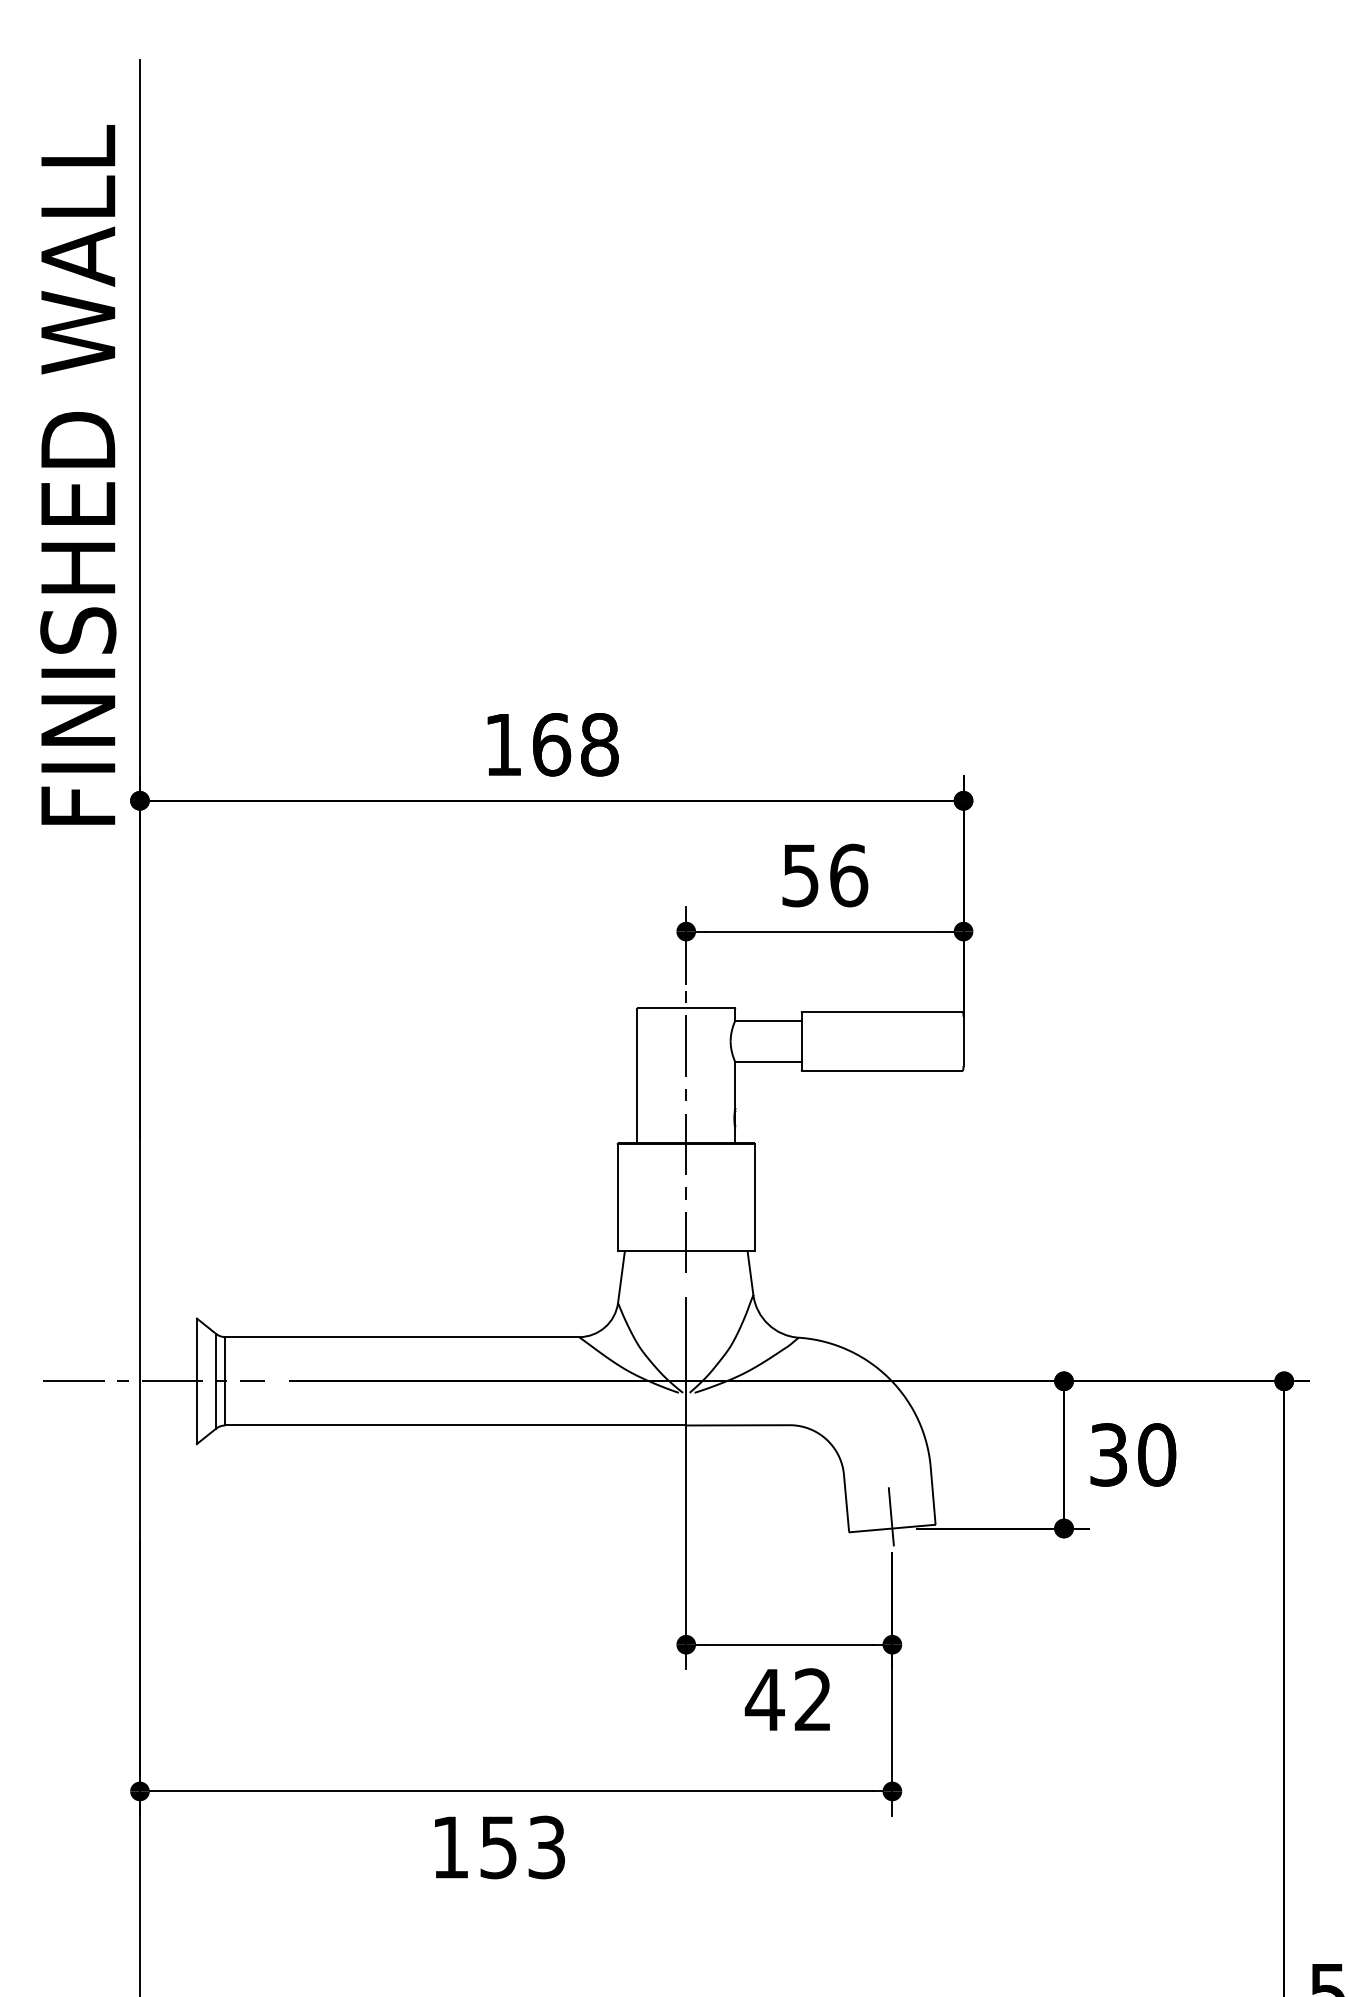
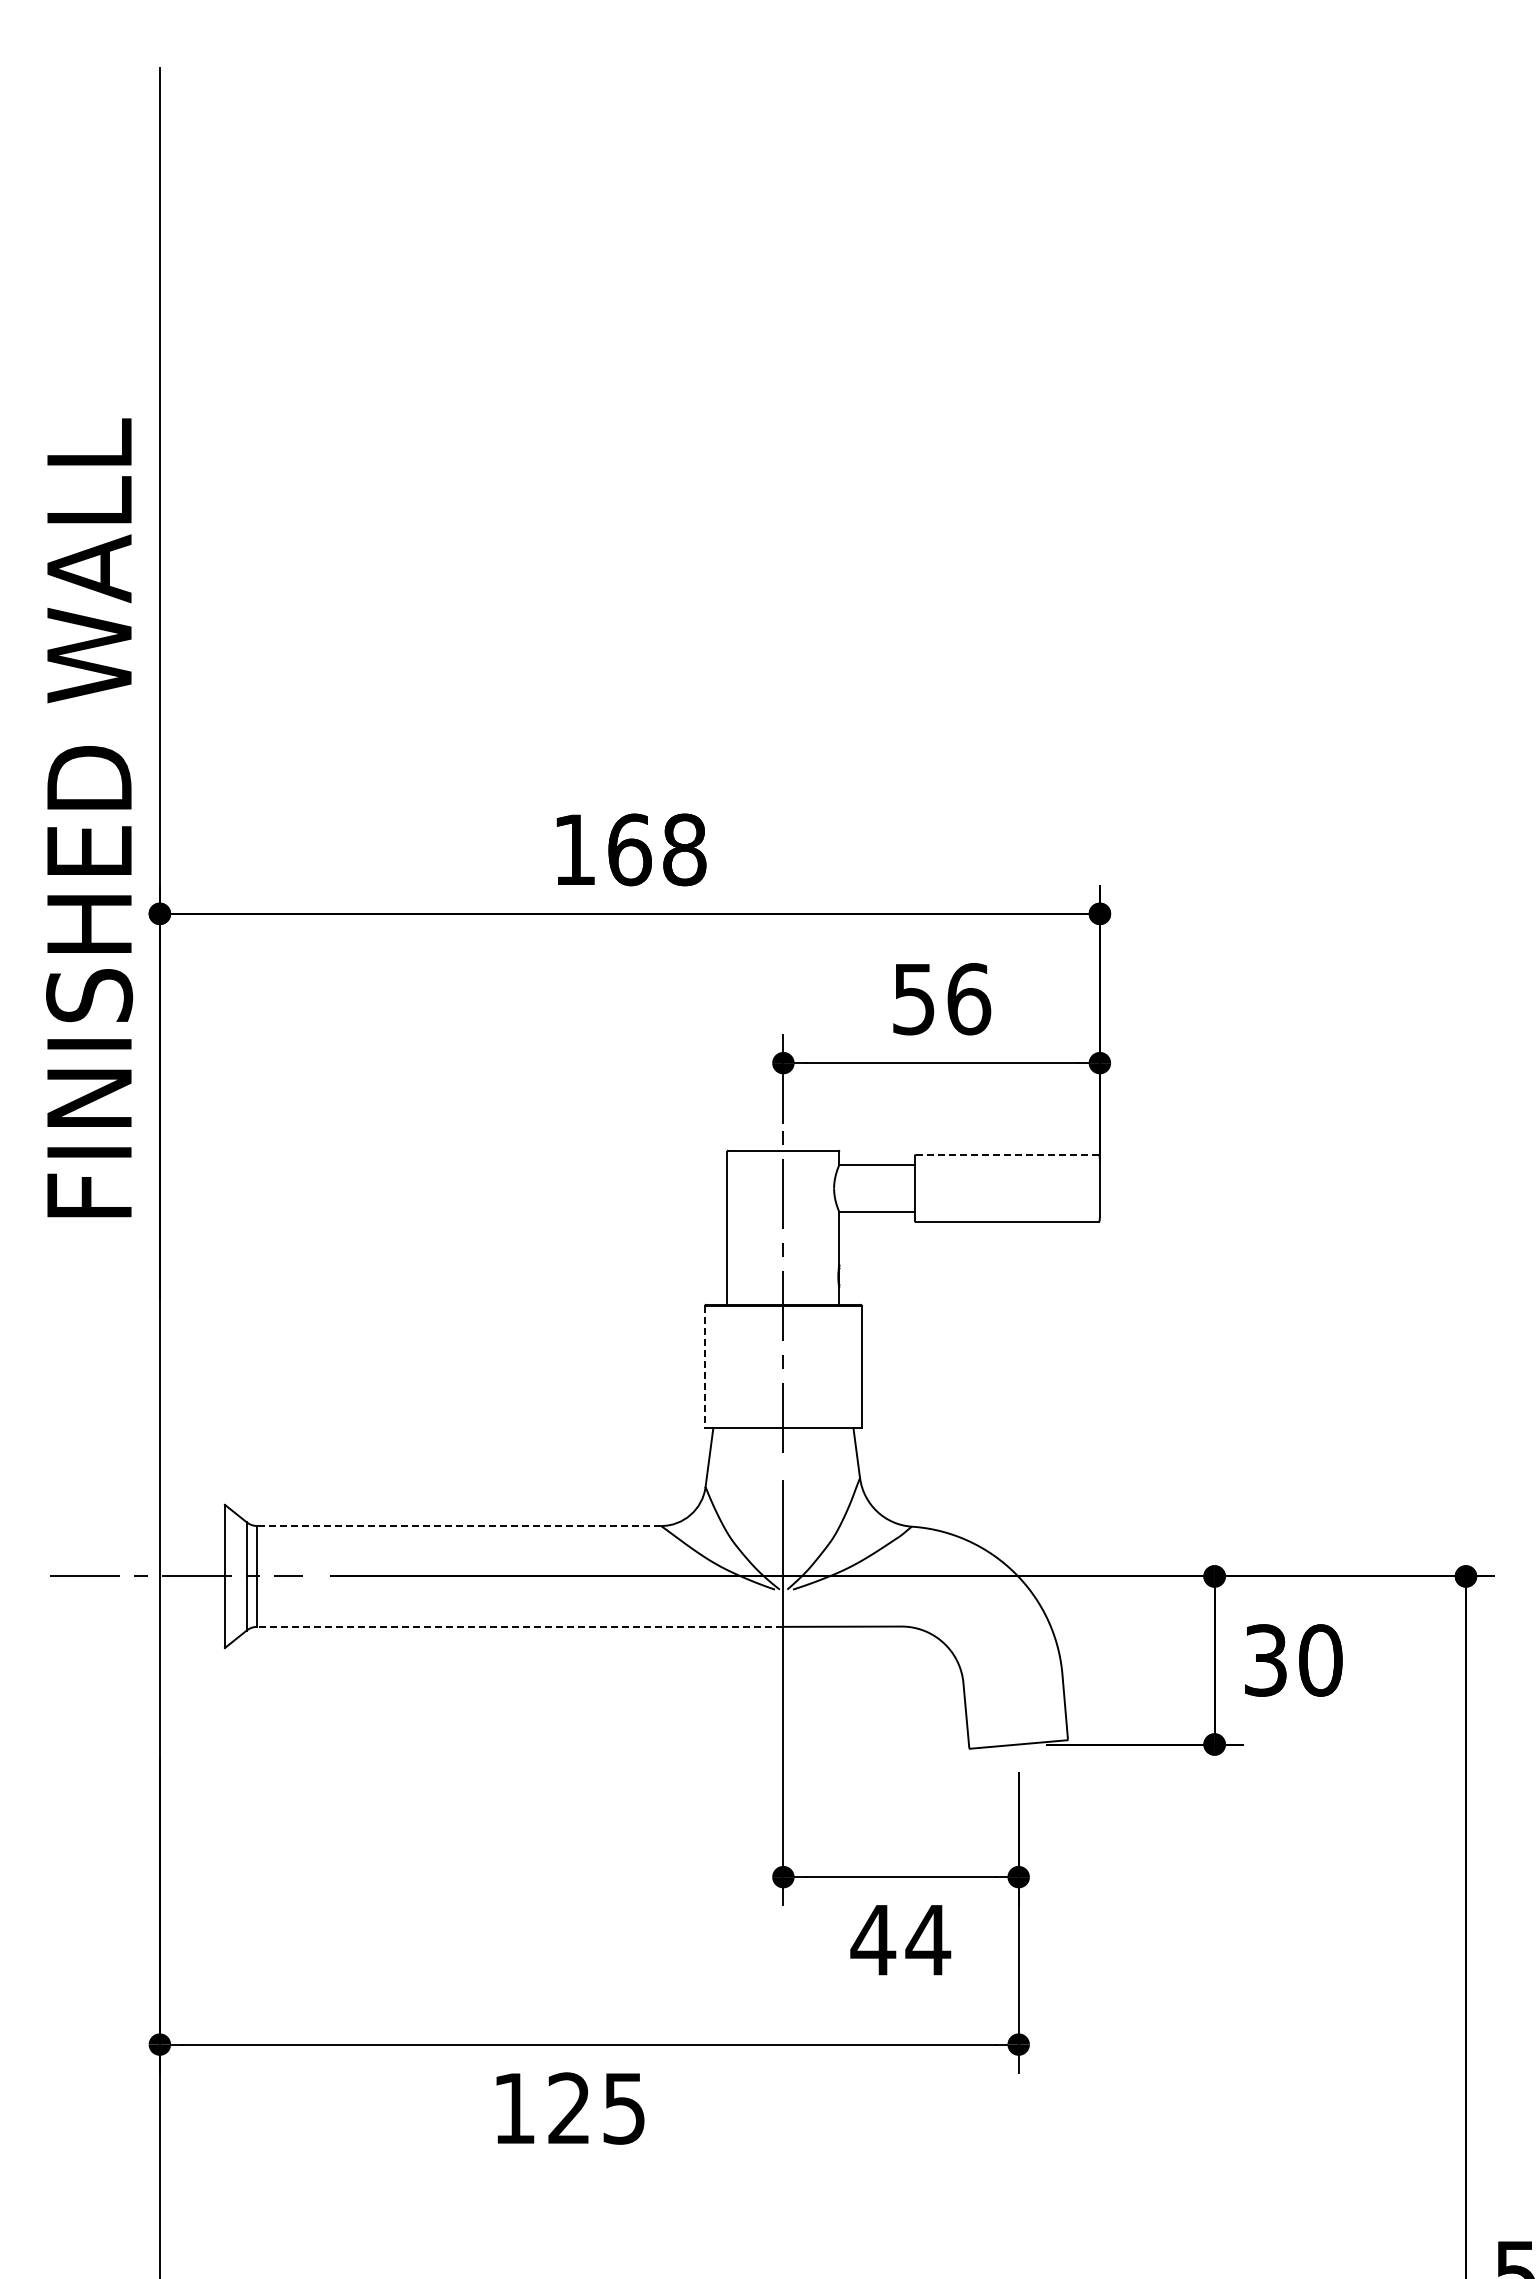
text: (78, 474) -> (89, 817), moved
line: (882, 1011) -> (1007, 1154), solid -> dashed
line: (617, 1198) -> (704, 1367), solid -> dashed
line: (402, 1337) -> (459, 1526), solid -> dashed
line: (455, 1425) -> (519, 1626), solid -> dashed
line: (891, 1516) -> (1017, 1730), removed
text: (813, 1699) -> (928, 1939), 42 -> 44
text: (522, 1847) -> (596, 2108), 153 -> 125

